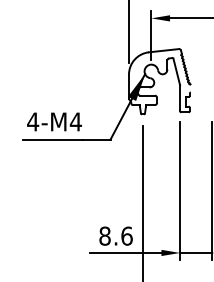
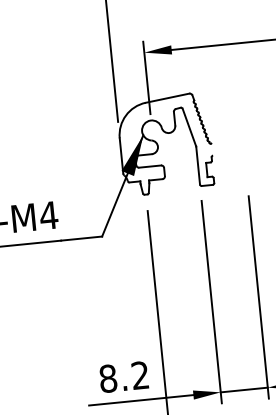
text: (126, 235) -> (139, 374), 8.6 -> 8.2

